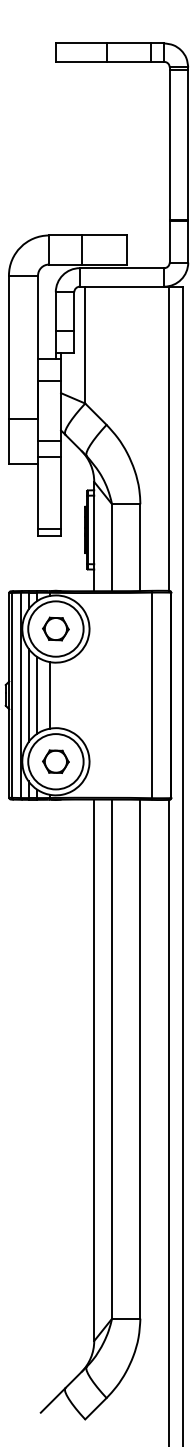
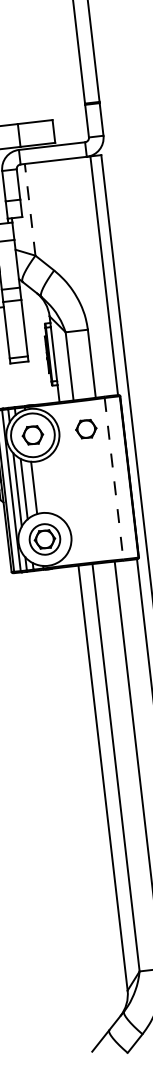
line: (85, 344) -> (30, 209), solid -> dashed
part: (123, 628) -> (85, 428), added
line: (151, 695) -> (113, 478), solid -> dashed
circle: (55, 761) -> (44, 539), size x0.7

